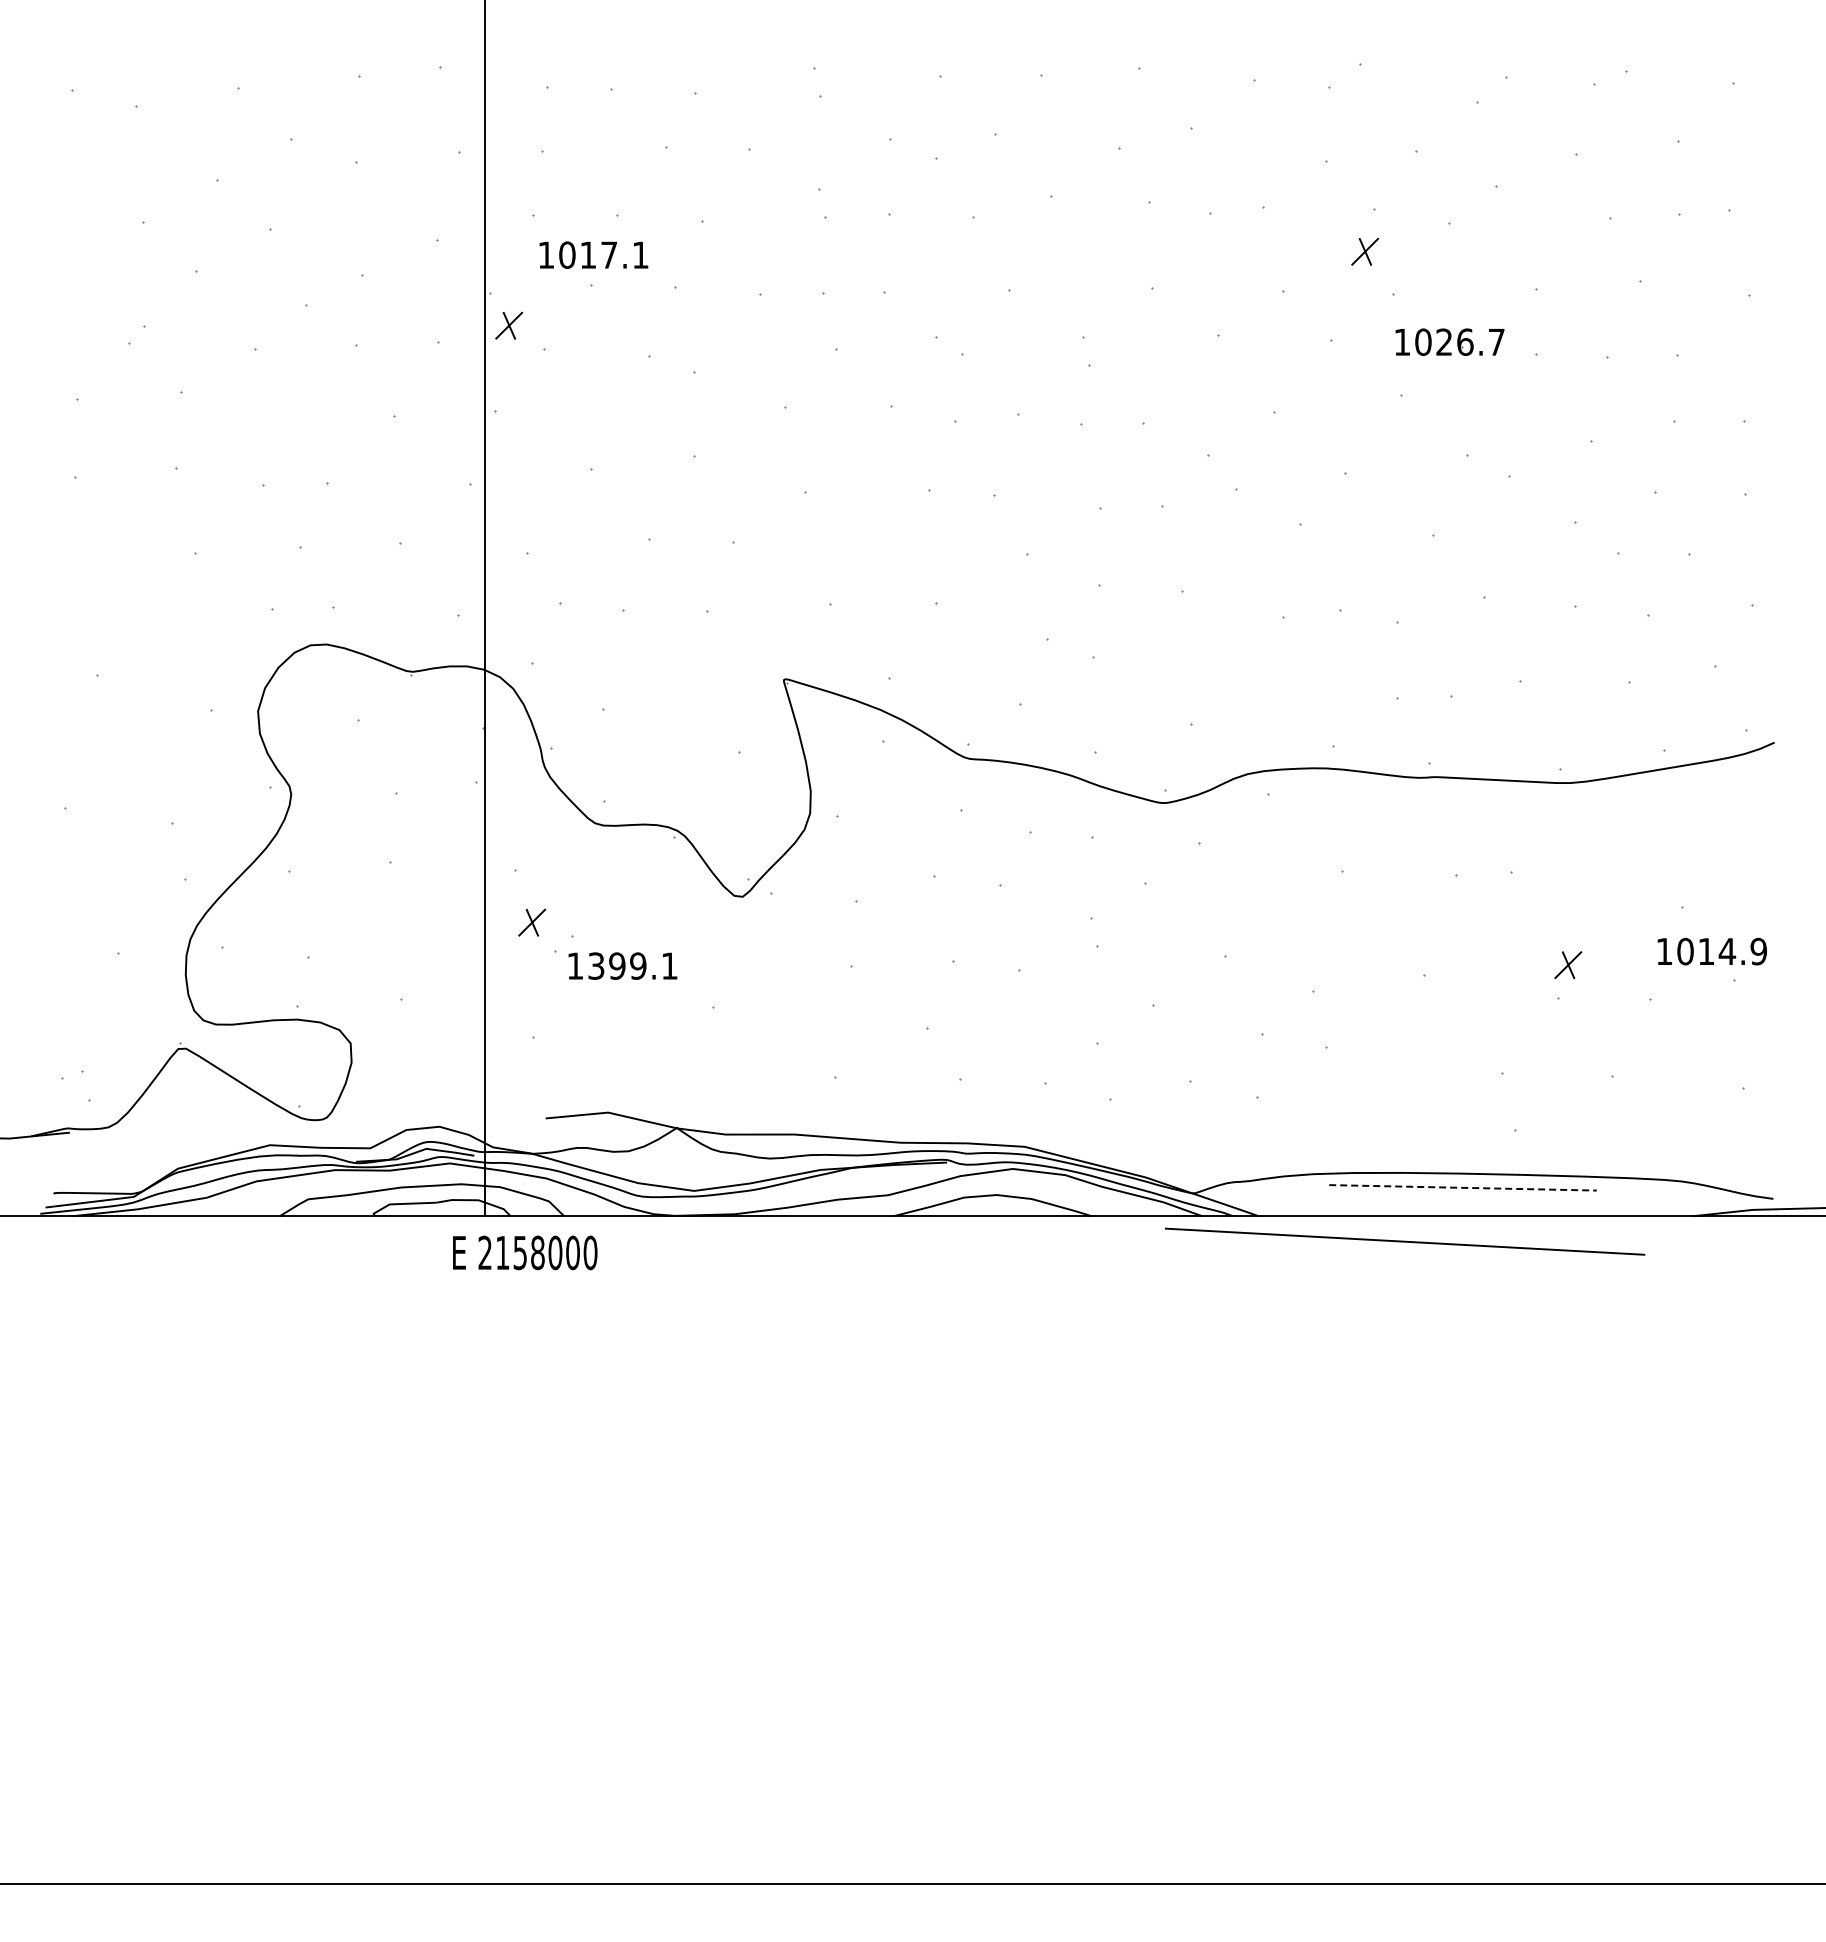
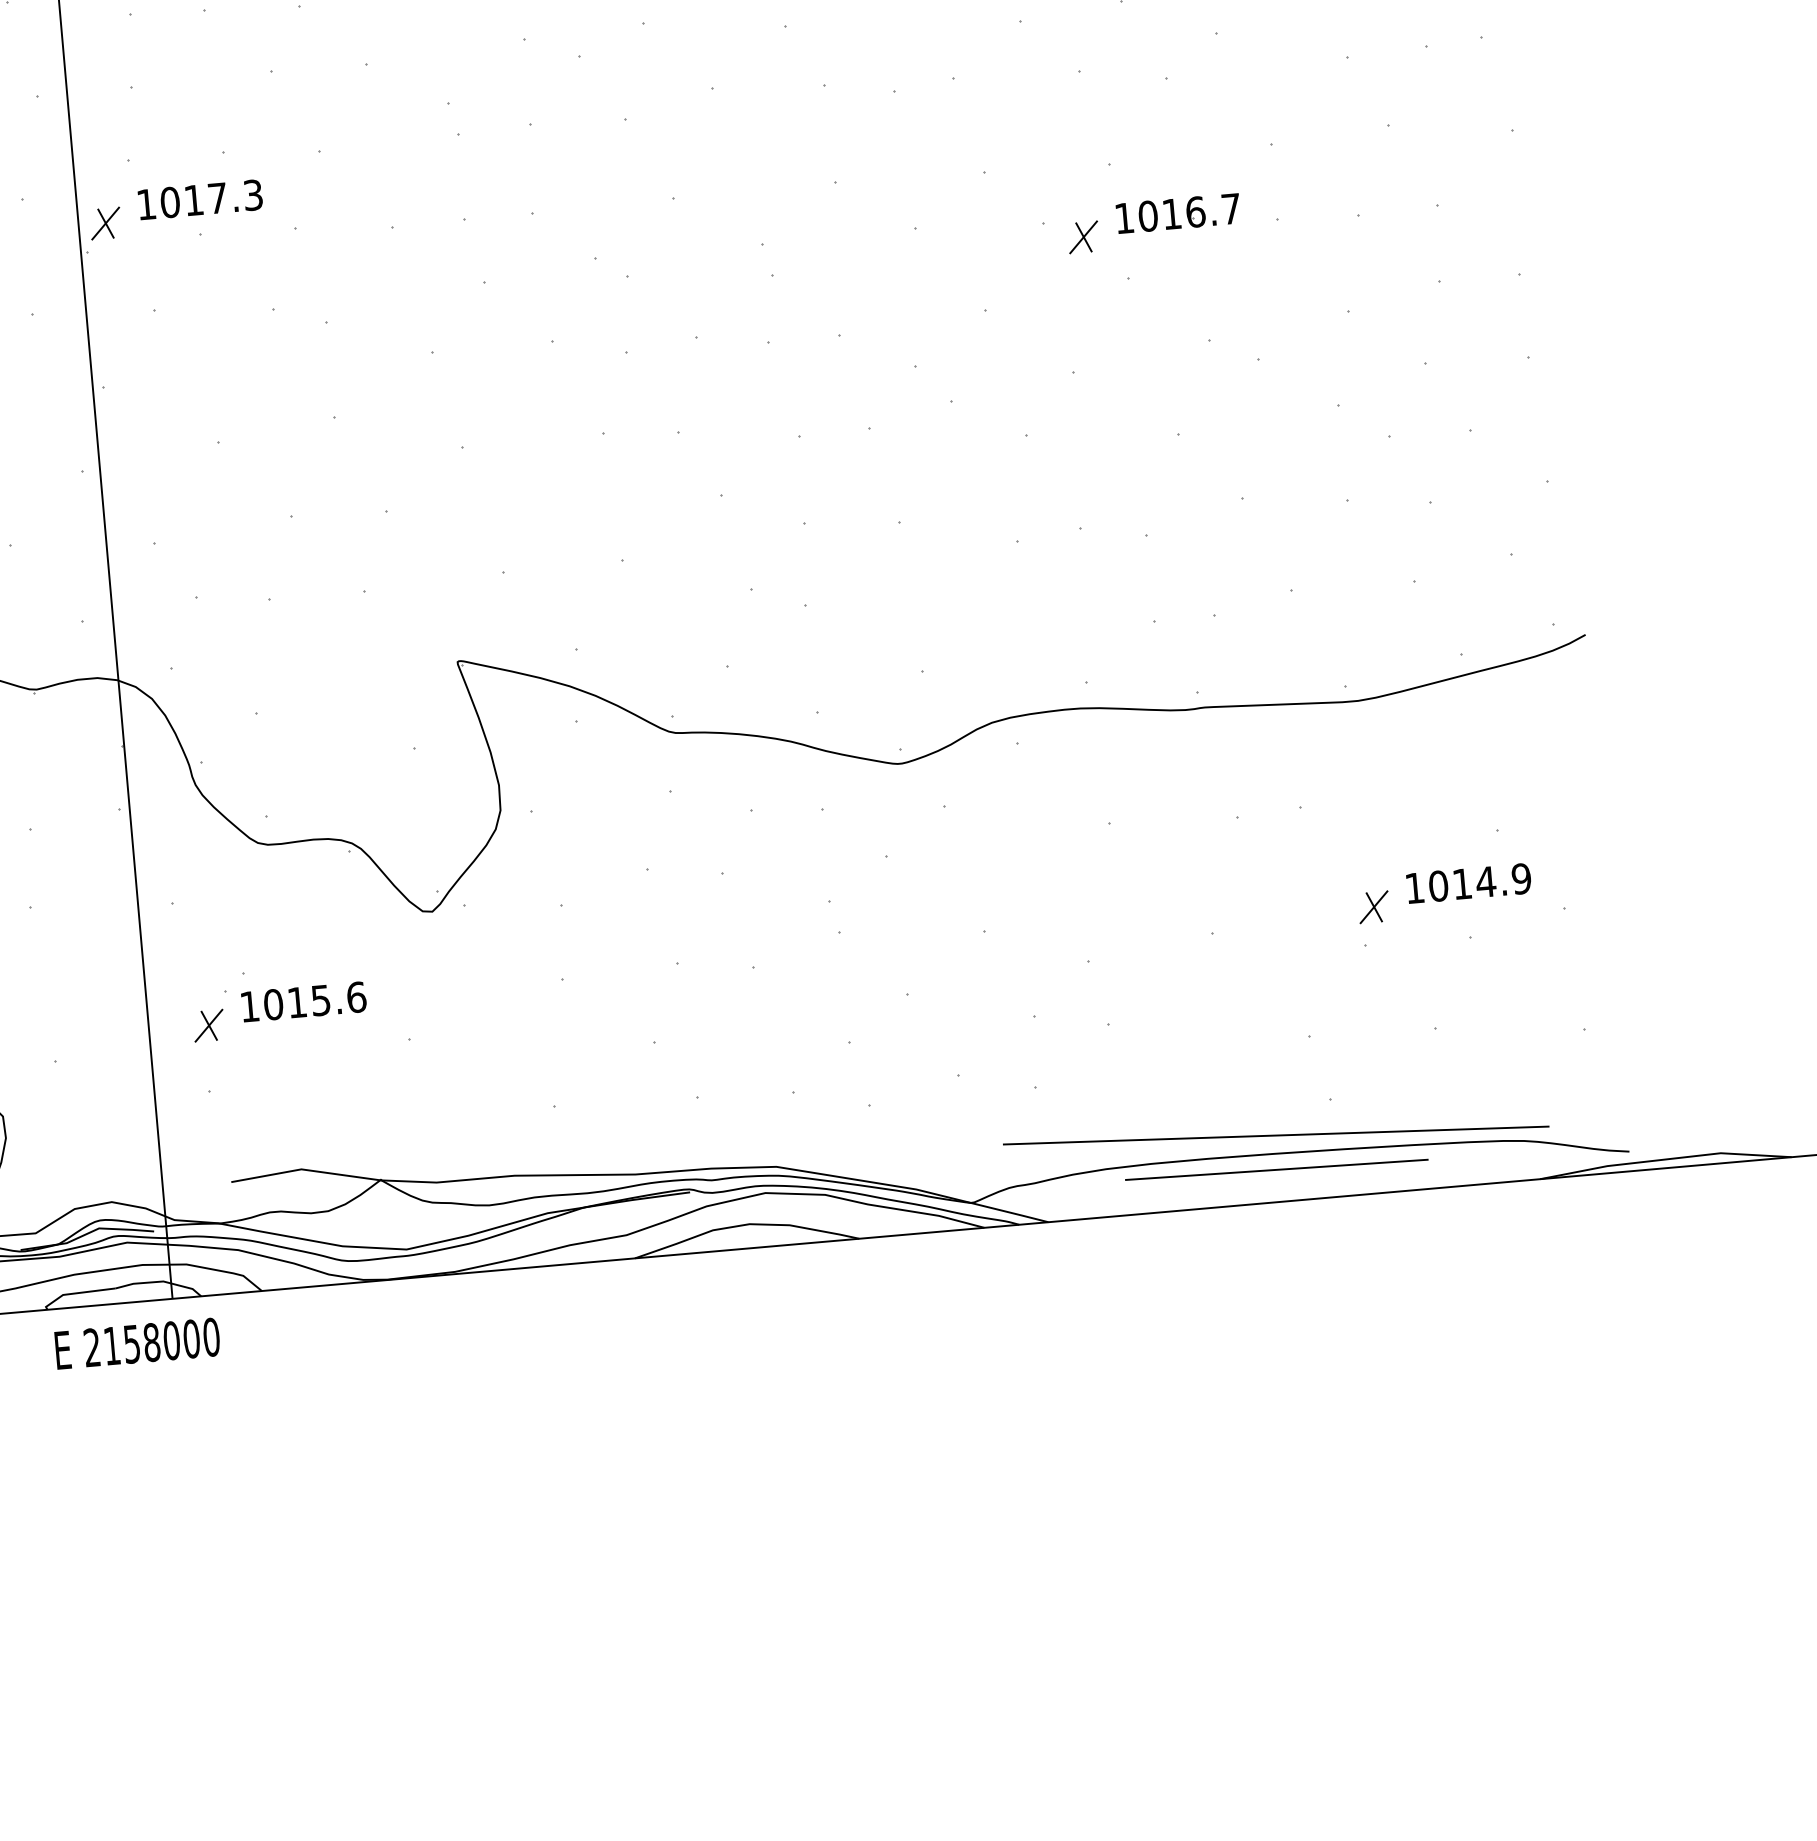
part: (1365, 251) -> (1083, 236), moved
text: (640, 254) -> (253, 194), 1017.1 -> 1017.3
part: (509, 325) -> (106, 223), moved
text: (1443, 341) -> (1170, 213), 1026.7 -> 1016.7
part: (532, 922) -> (209, 1025), moved
text: (1711, 951) -> (1468, 883), moved
text: (633, 965) -> (315, 1000), 1399.1 -> 1015.6
line: (1462, 1187) -> (1276, 1169), dashed -> solid
line: (1405, 1241) -> (1276, 1135), moved
text: (525, 1252) -> (137, 1343), moved

